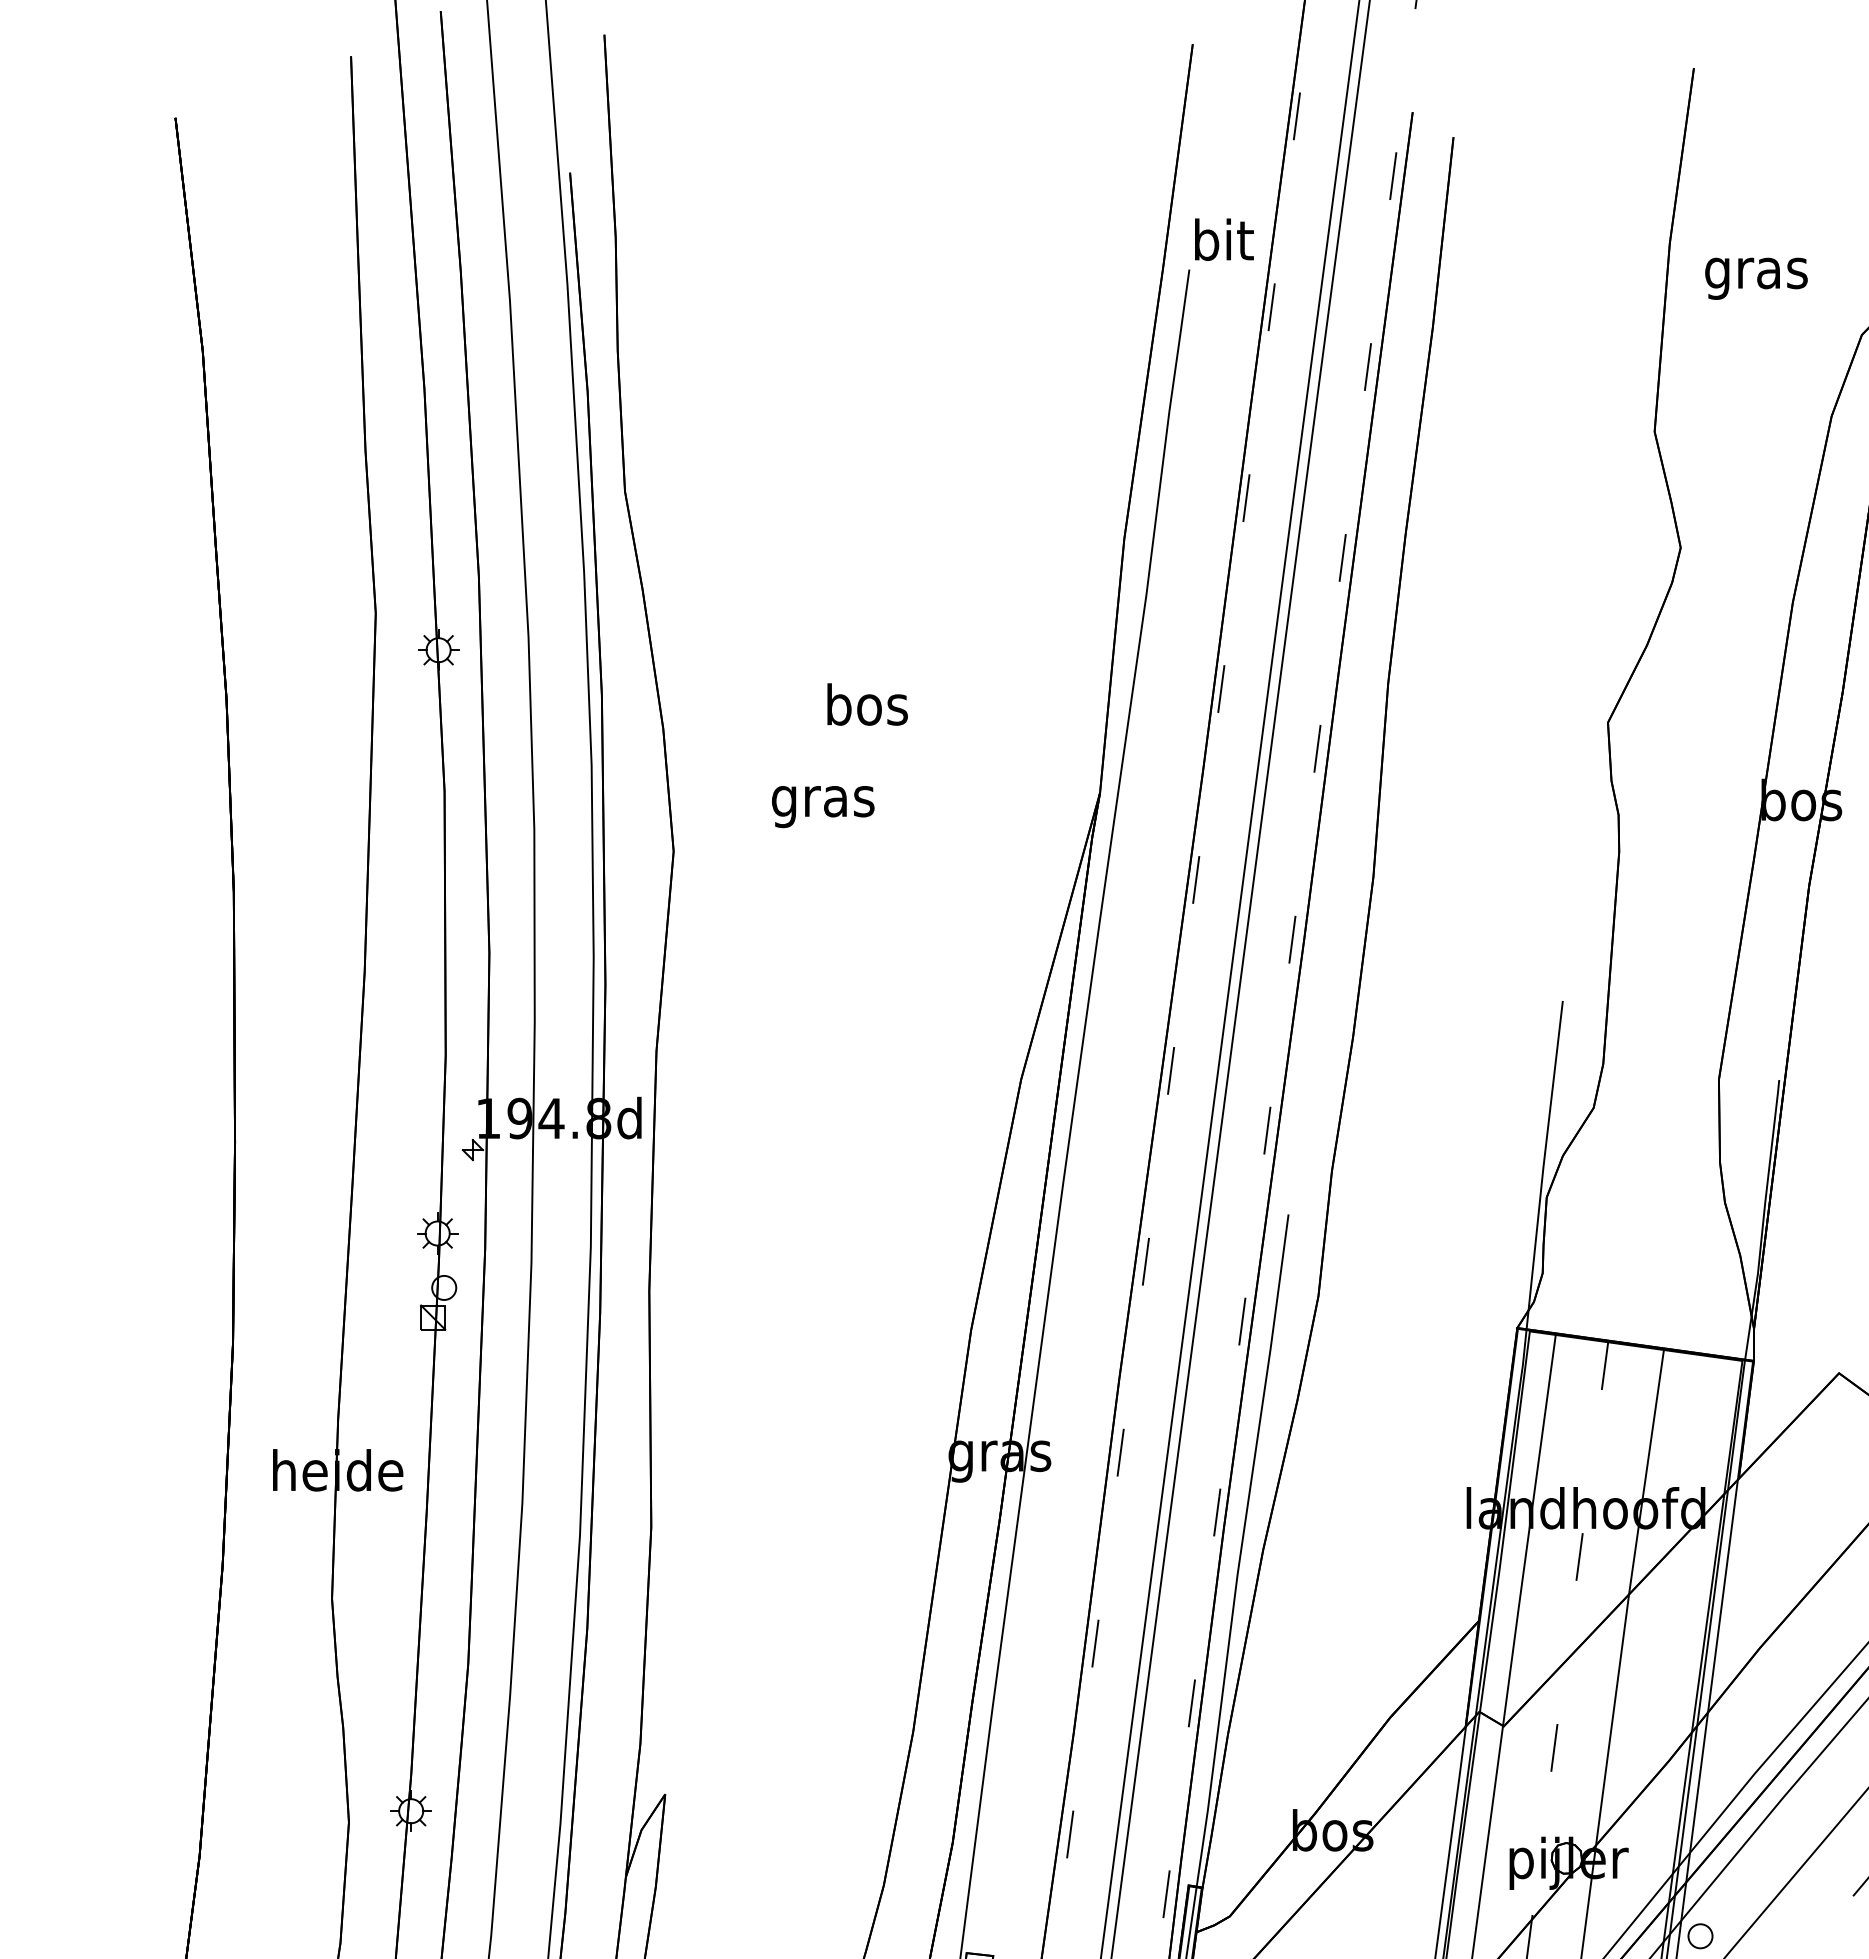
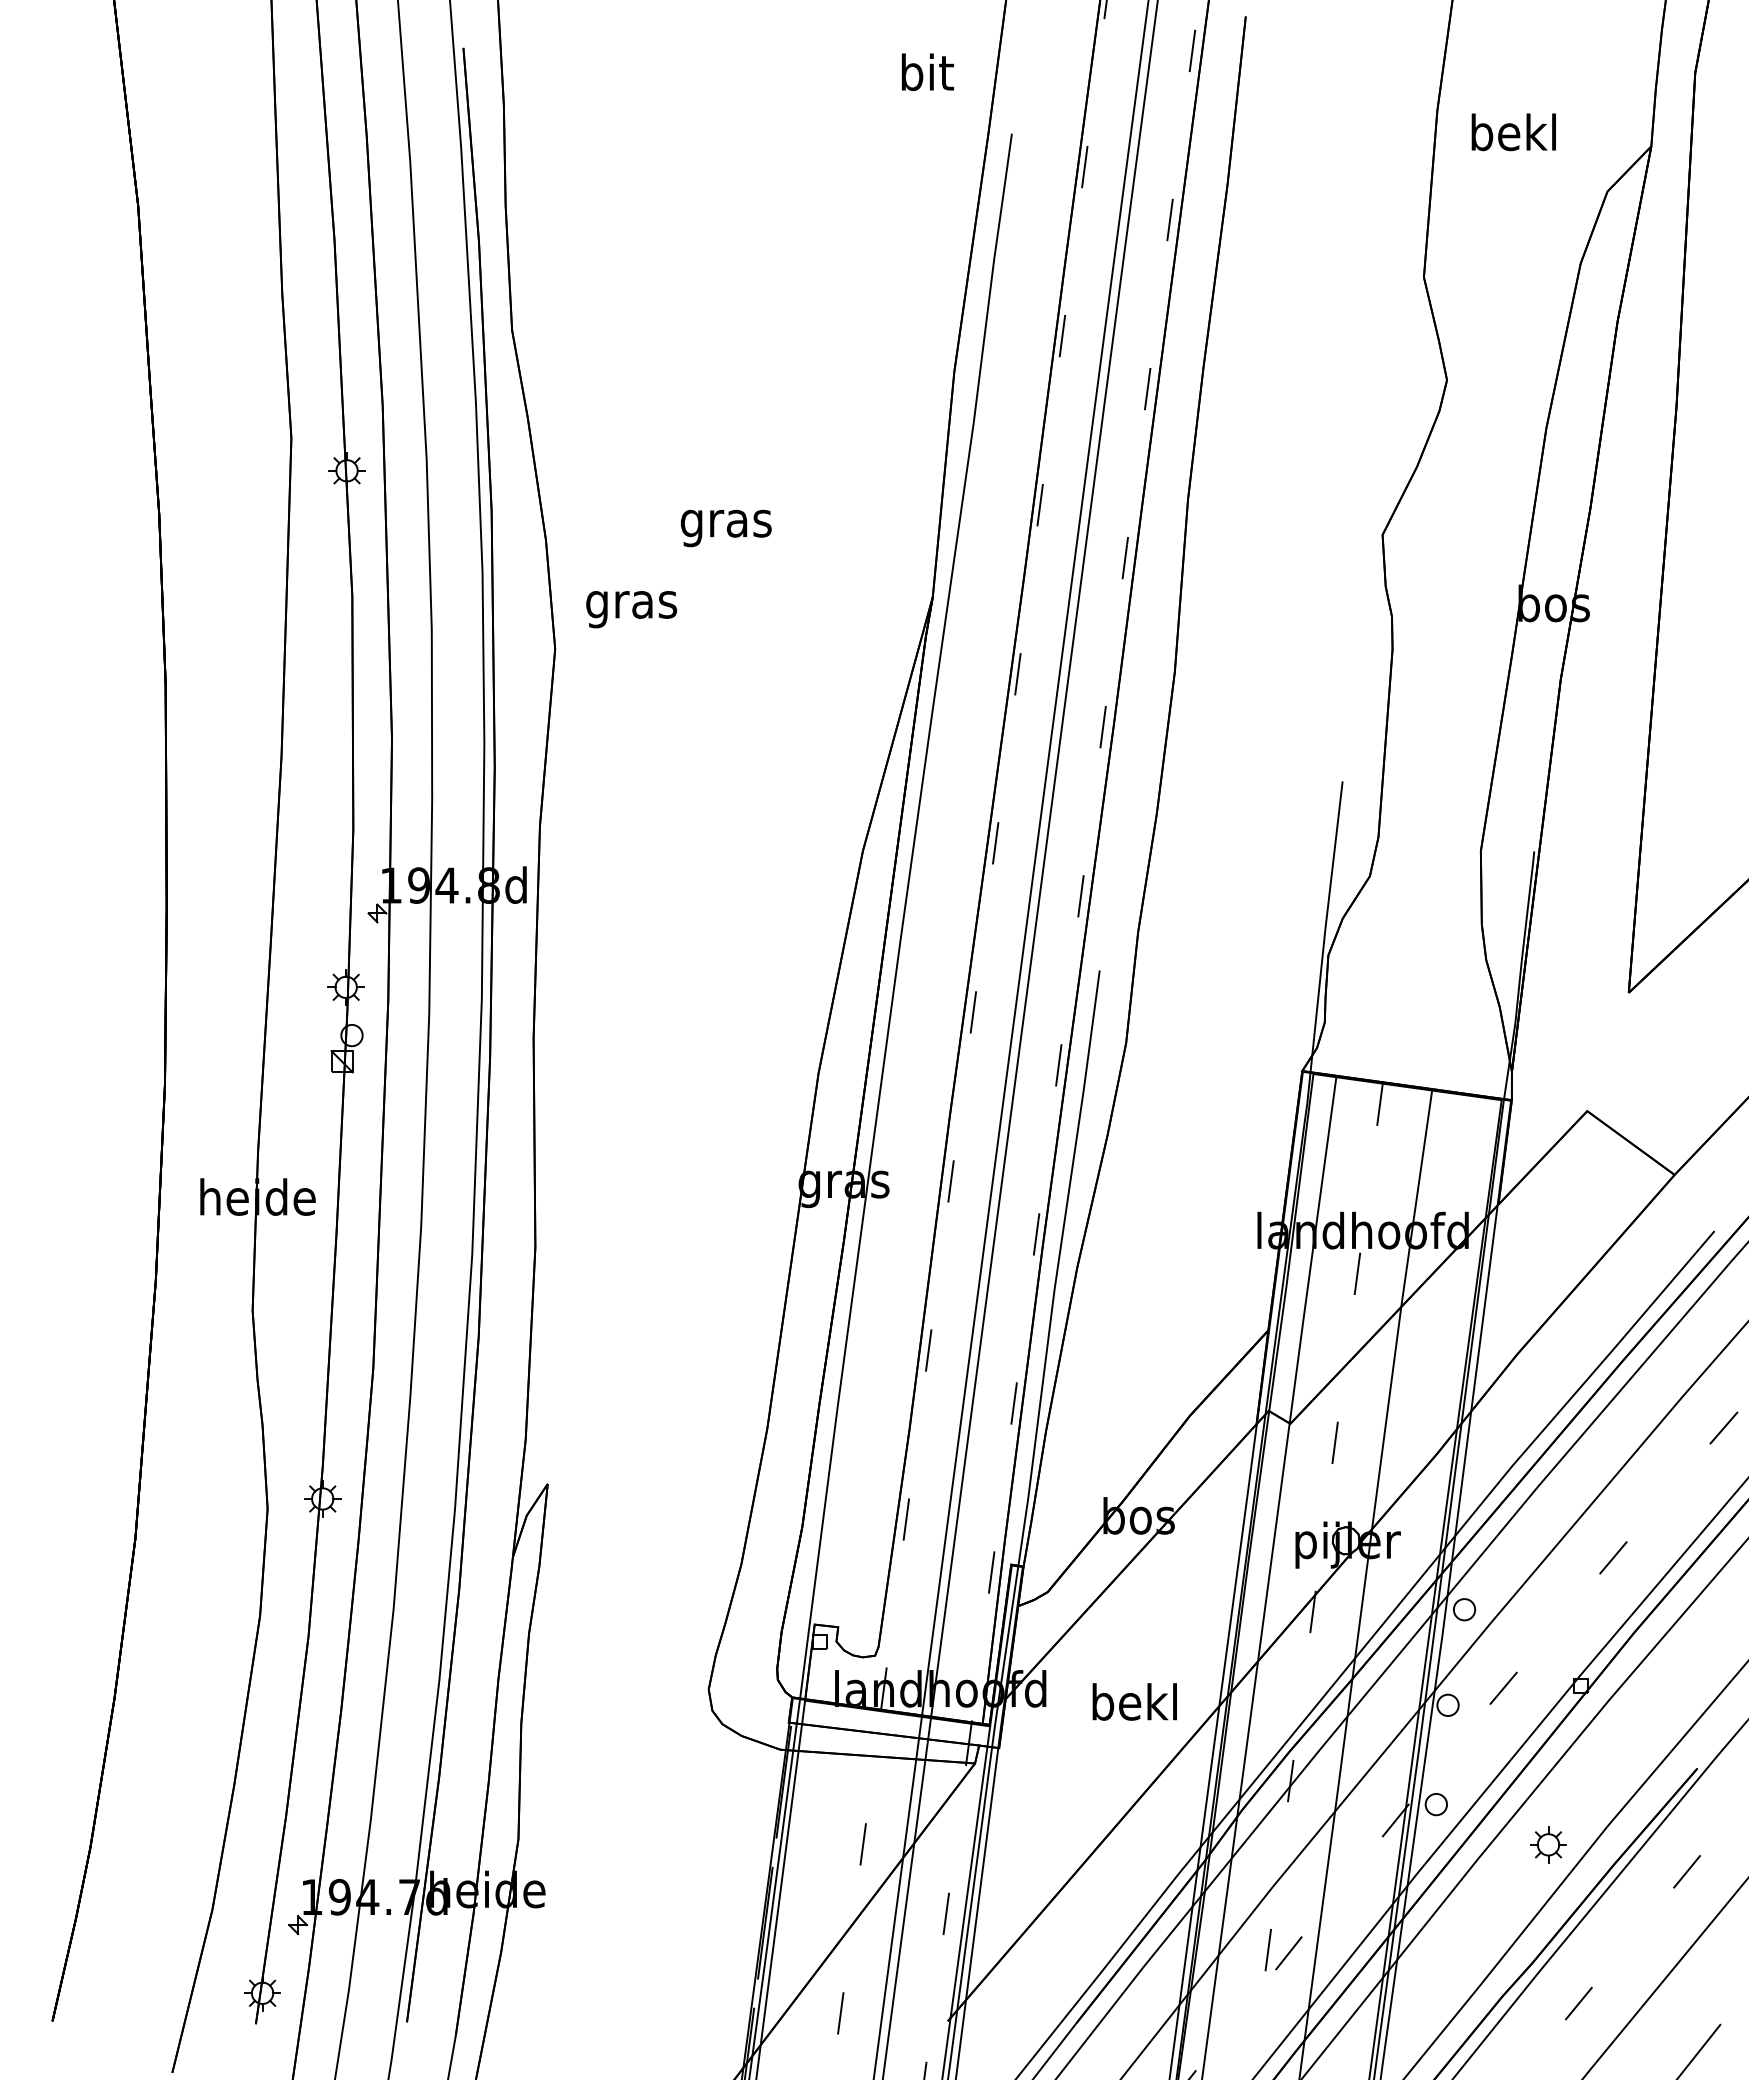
text: (1223, 239) -> (927, 72), moved
text: (1755, 272) -> (1513, 136), gras -> bekl
text: (865, 709) -> (725, 523), bos -> gras
text: (823, 806) -> (631, 609), moved

